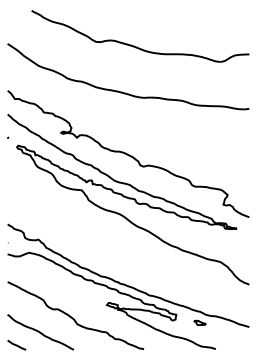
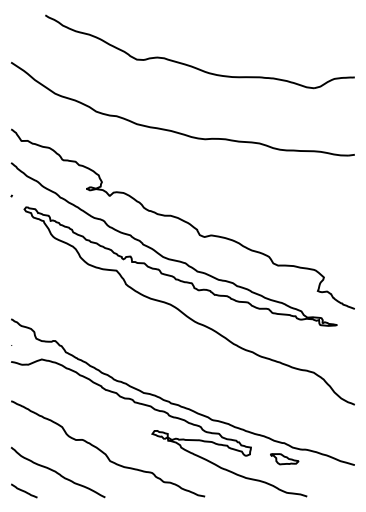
part: (199, 323) -> (284, 459), size x1.67

